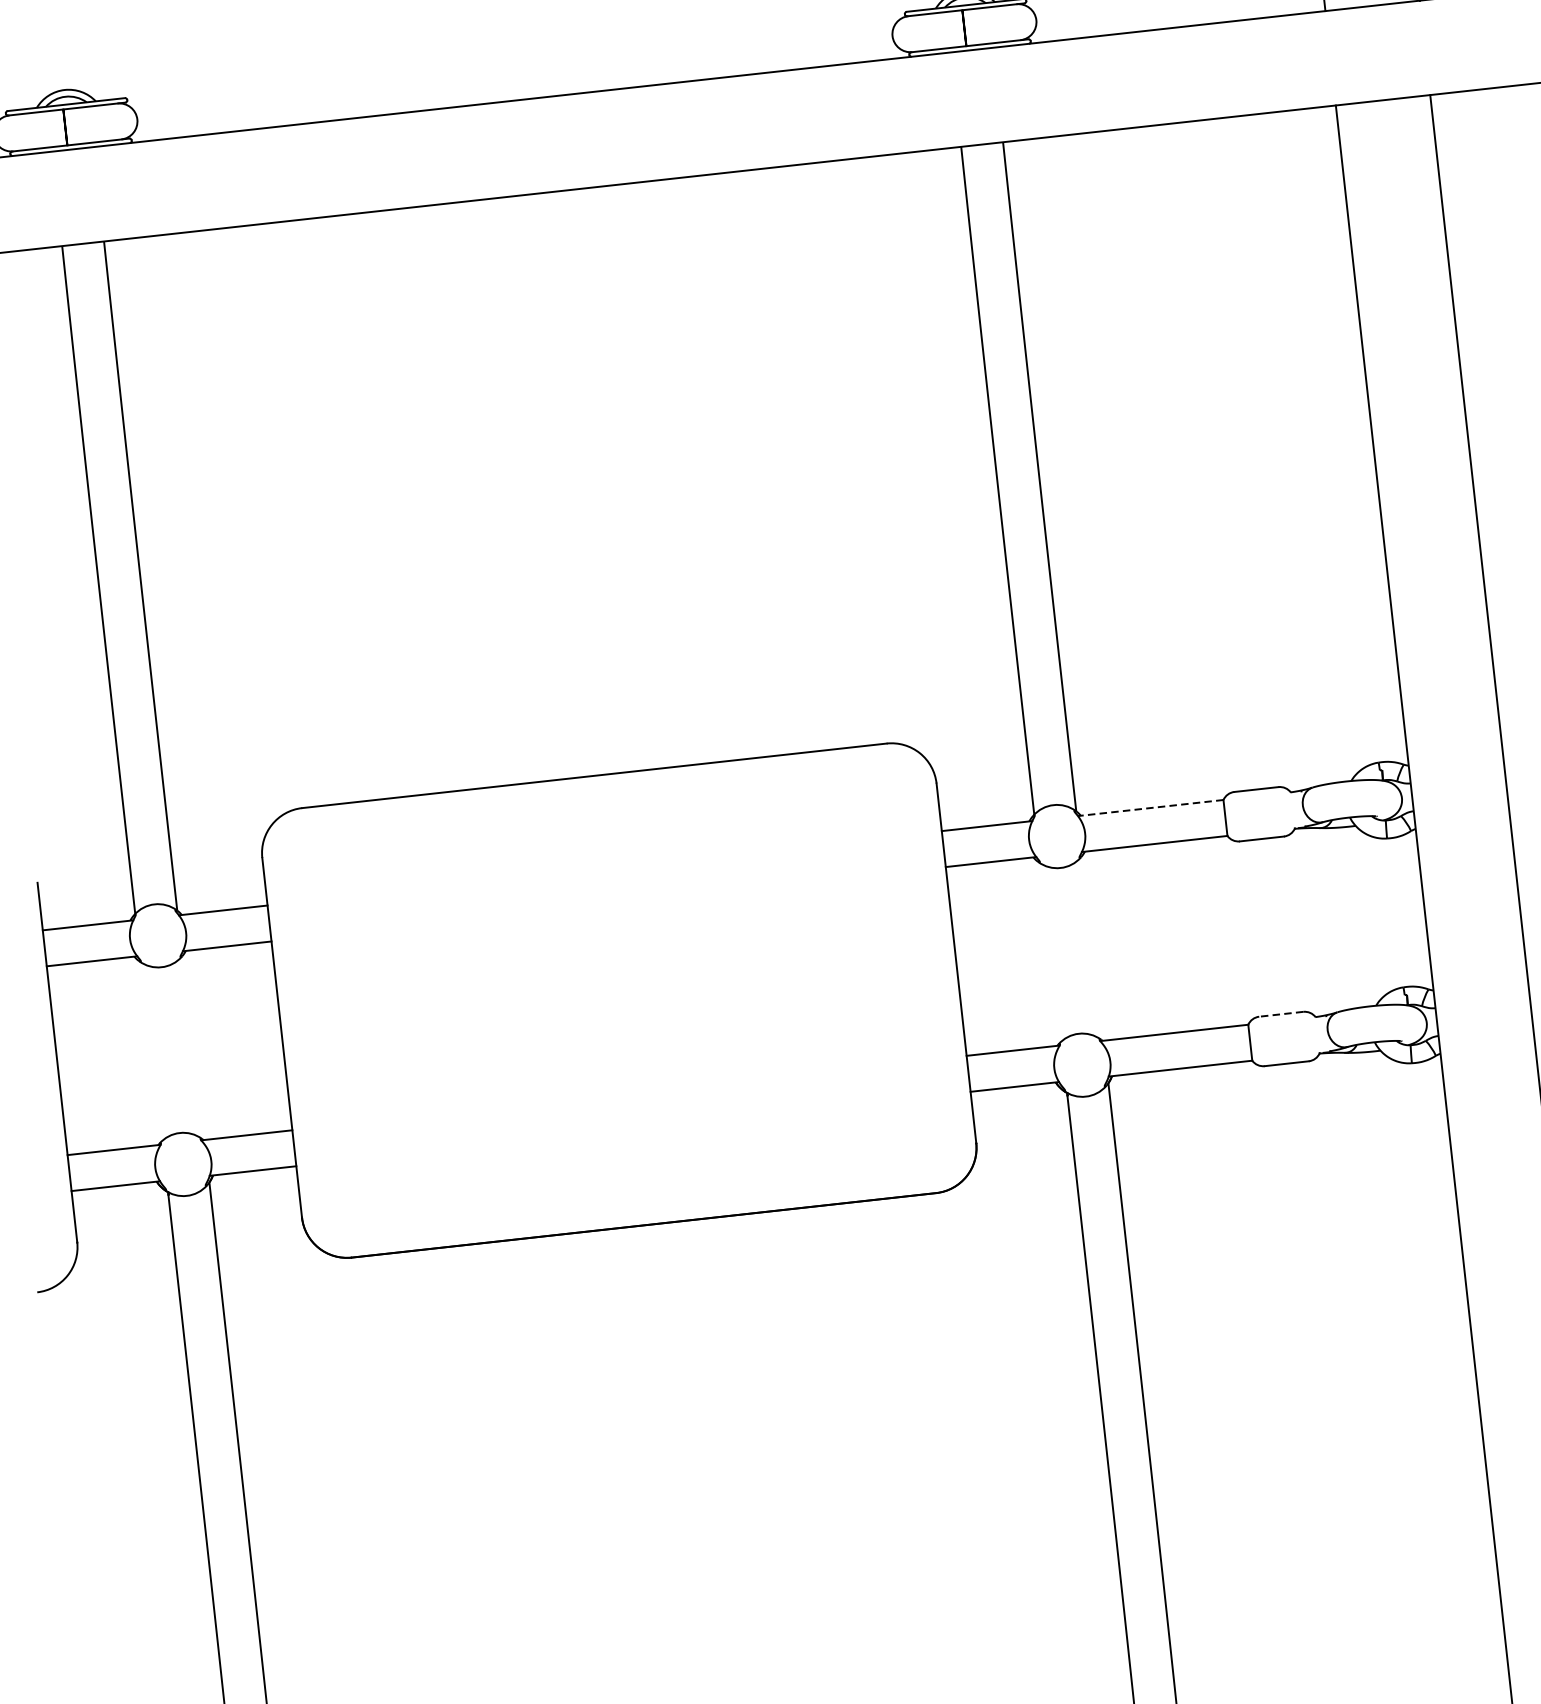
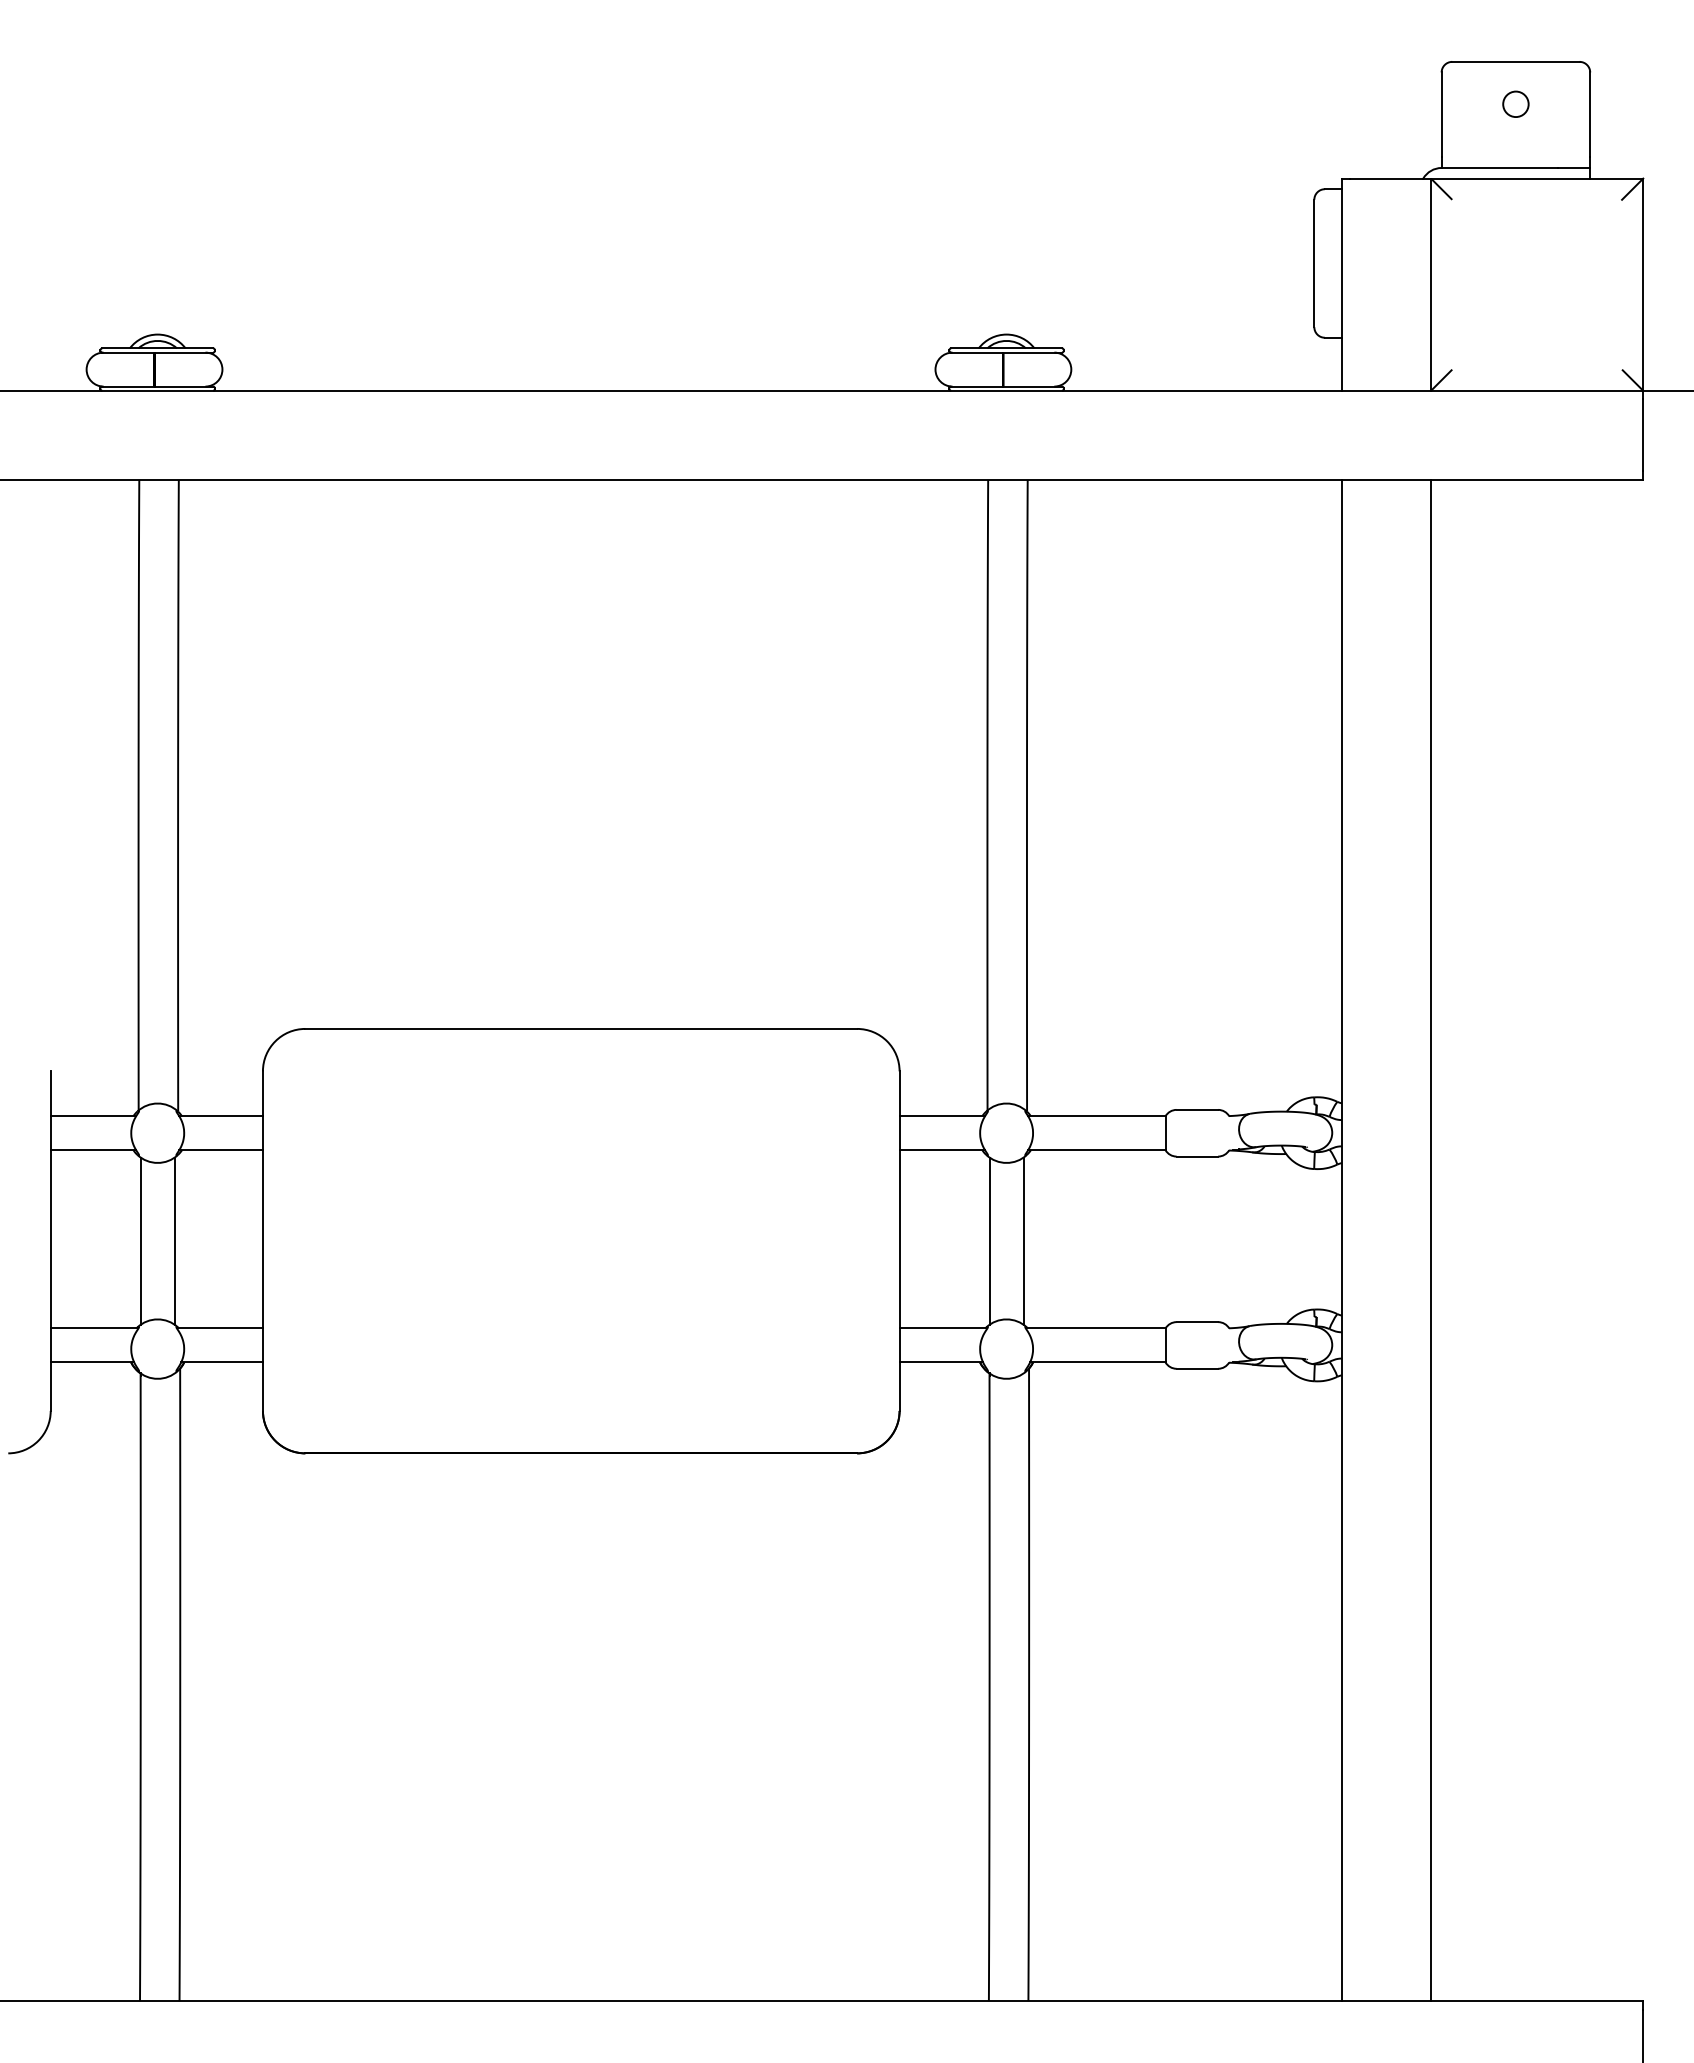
line: (1150, 808) -> (1096, 1116), dashed -> solid
line: (1087, 948) -> (1023, 1240), added
line: (1051, 952) -> (989, 1240), added
line: (1281, 1014) -> (1197, 1322), dashed -> solid
line: (188, 1047) -> (174, 1240), added
line: (152, 1051) -> (140, 1240), added

